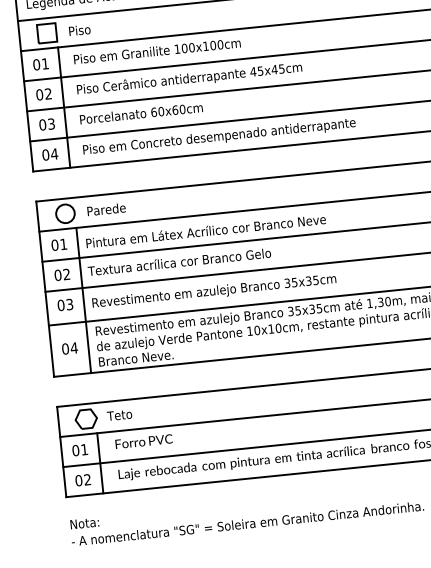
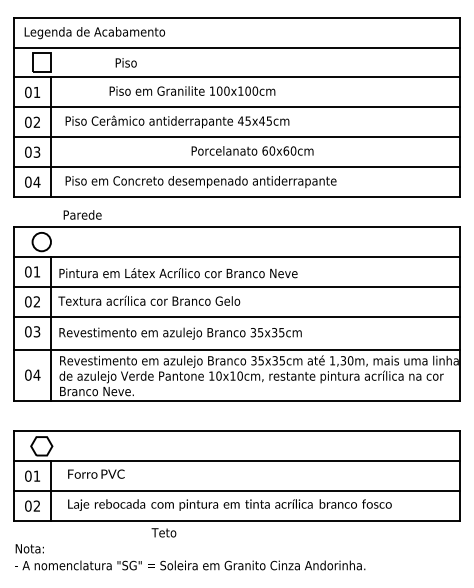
text: (79, 30) -> (125, 62), moved
text: (157, 50) -> (192, 90), moved
text: (141, 113) -> (252, 150), moved
text: (106, 209) -> (82, 214), moved
text: (119, 414) -> (163, 532), moved

